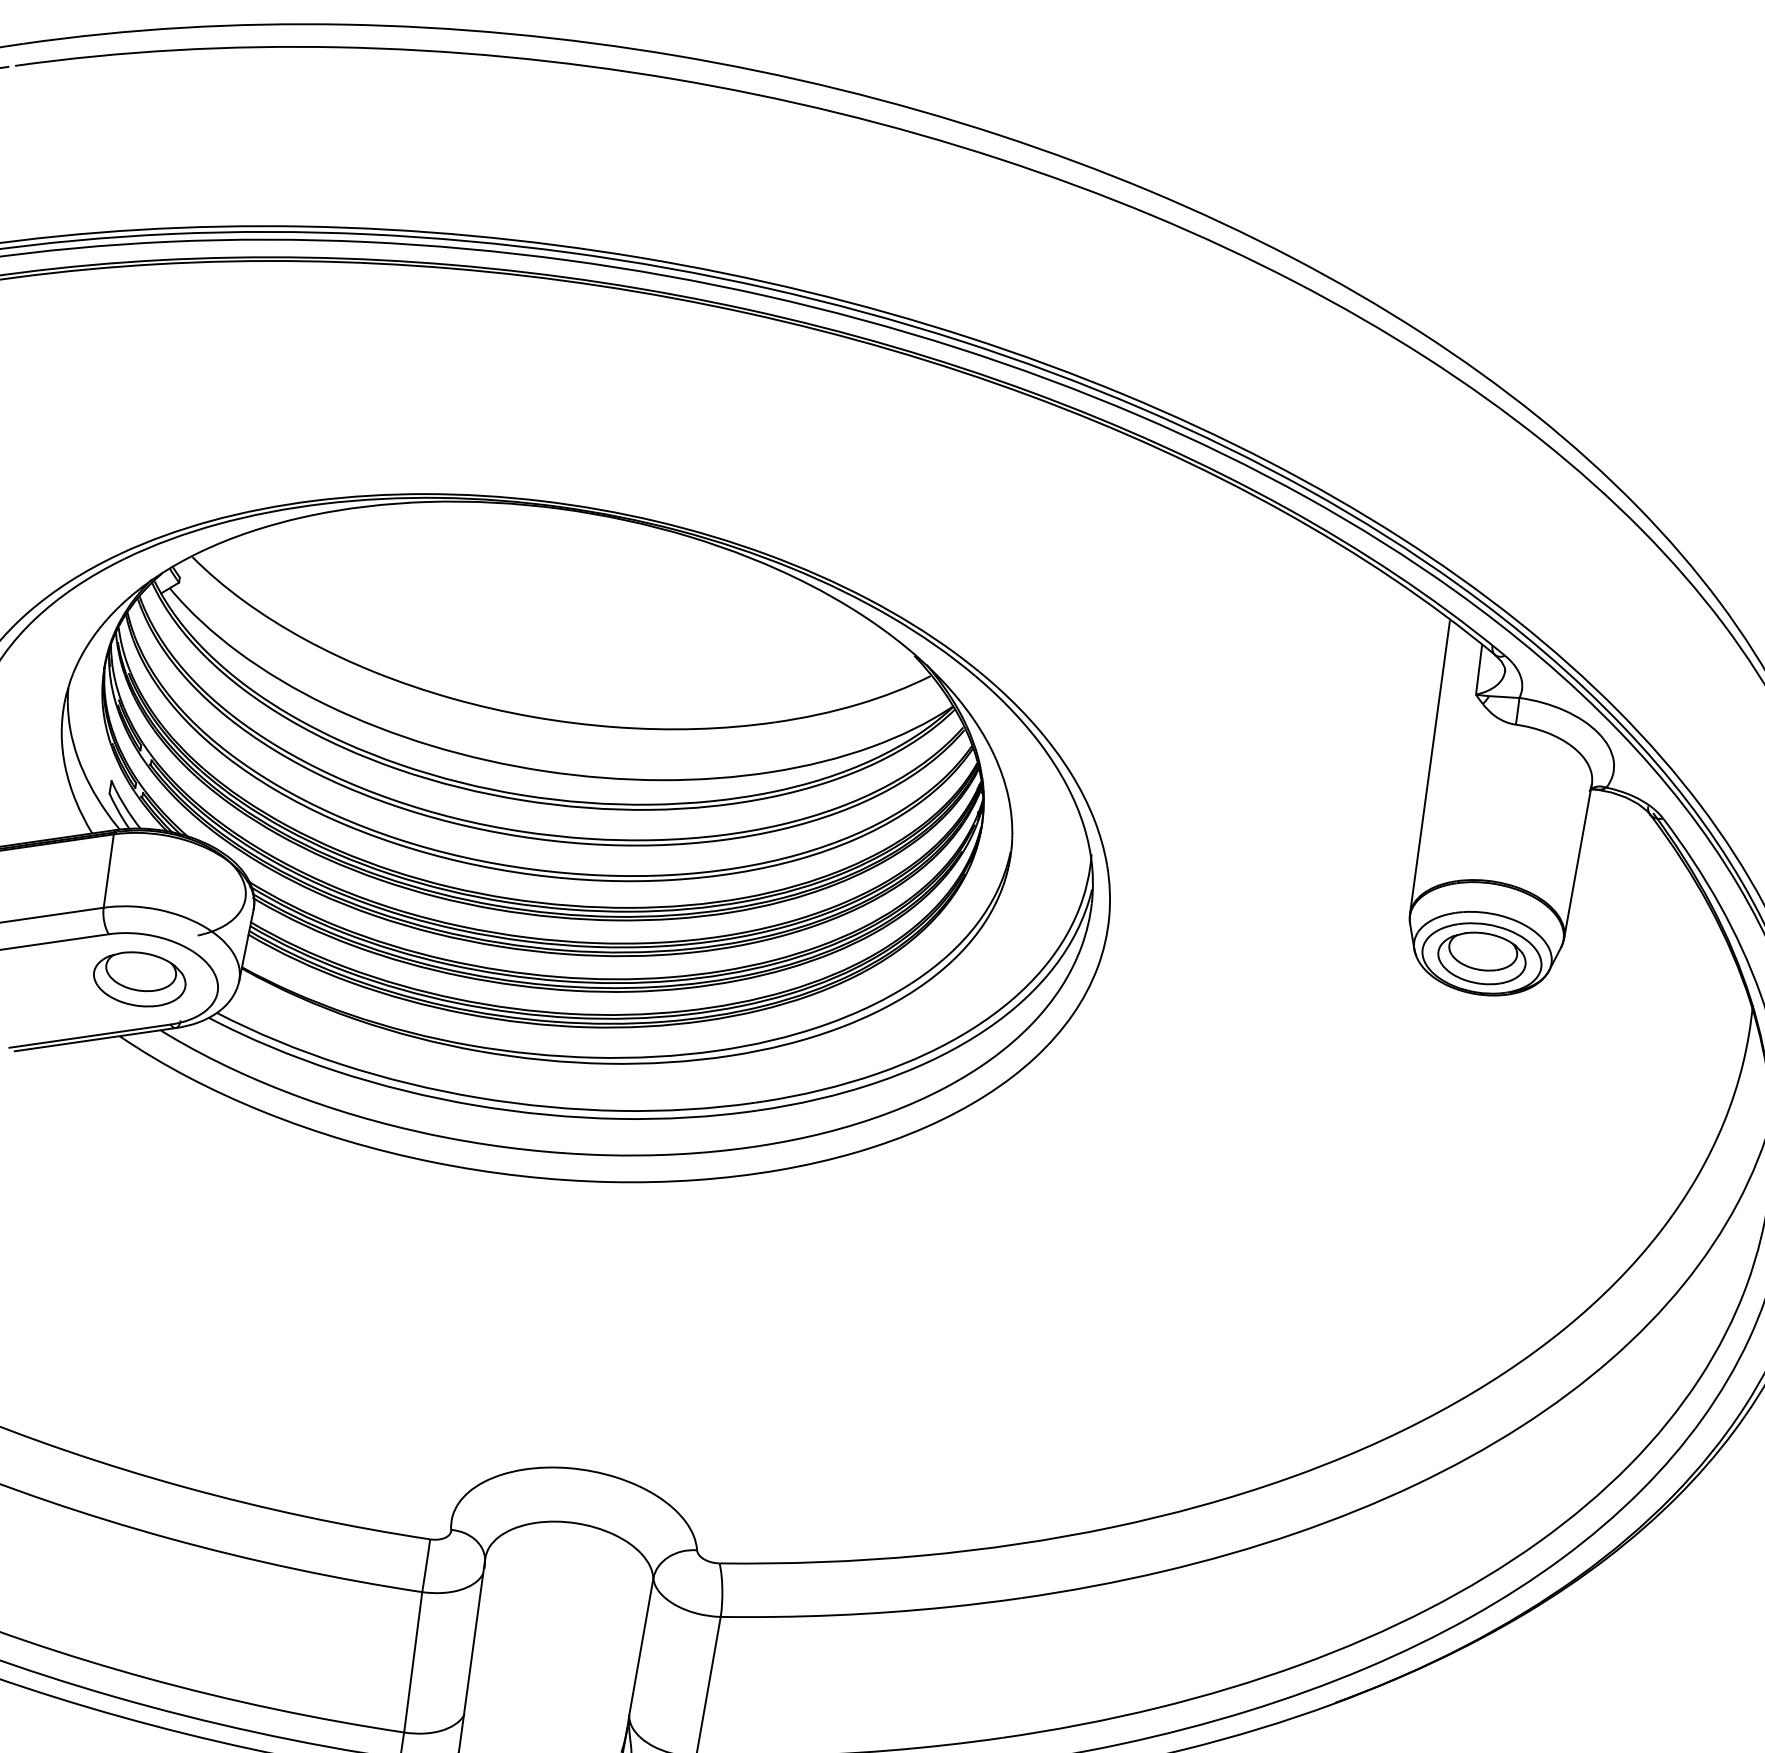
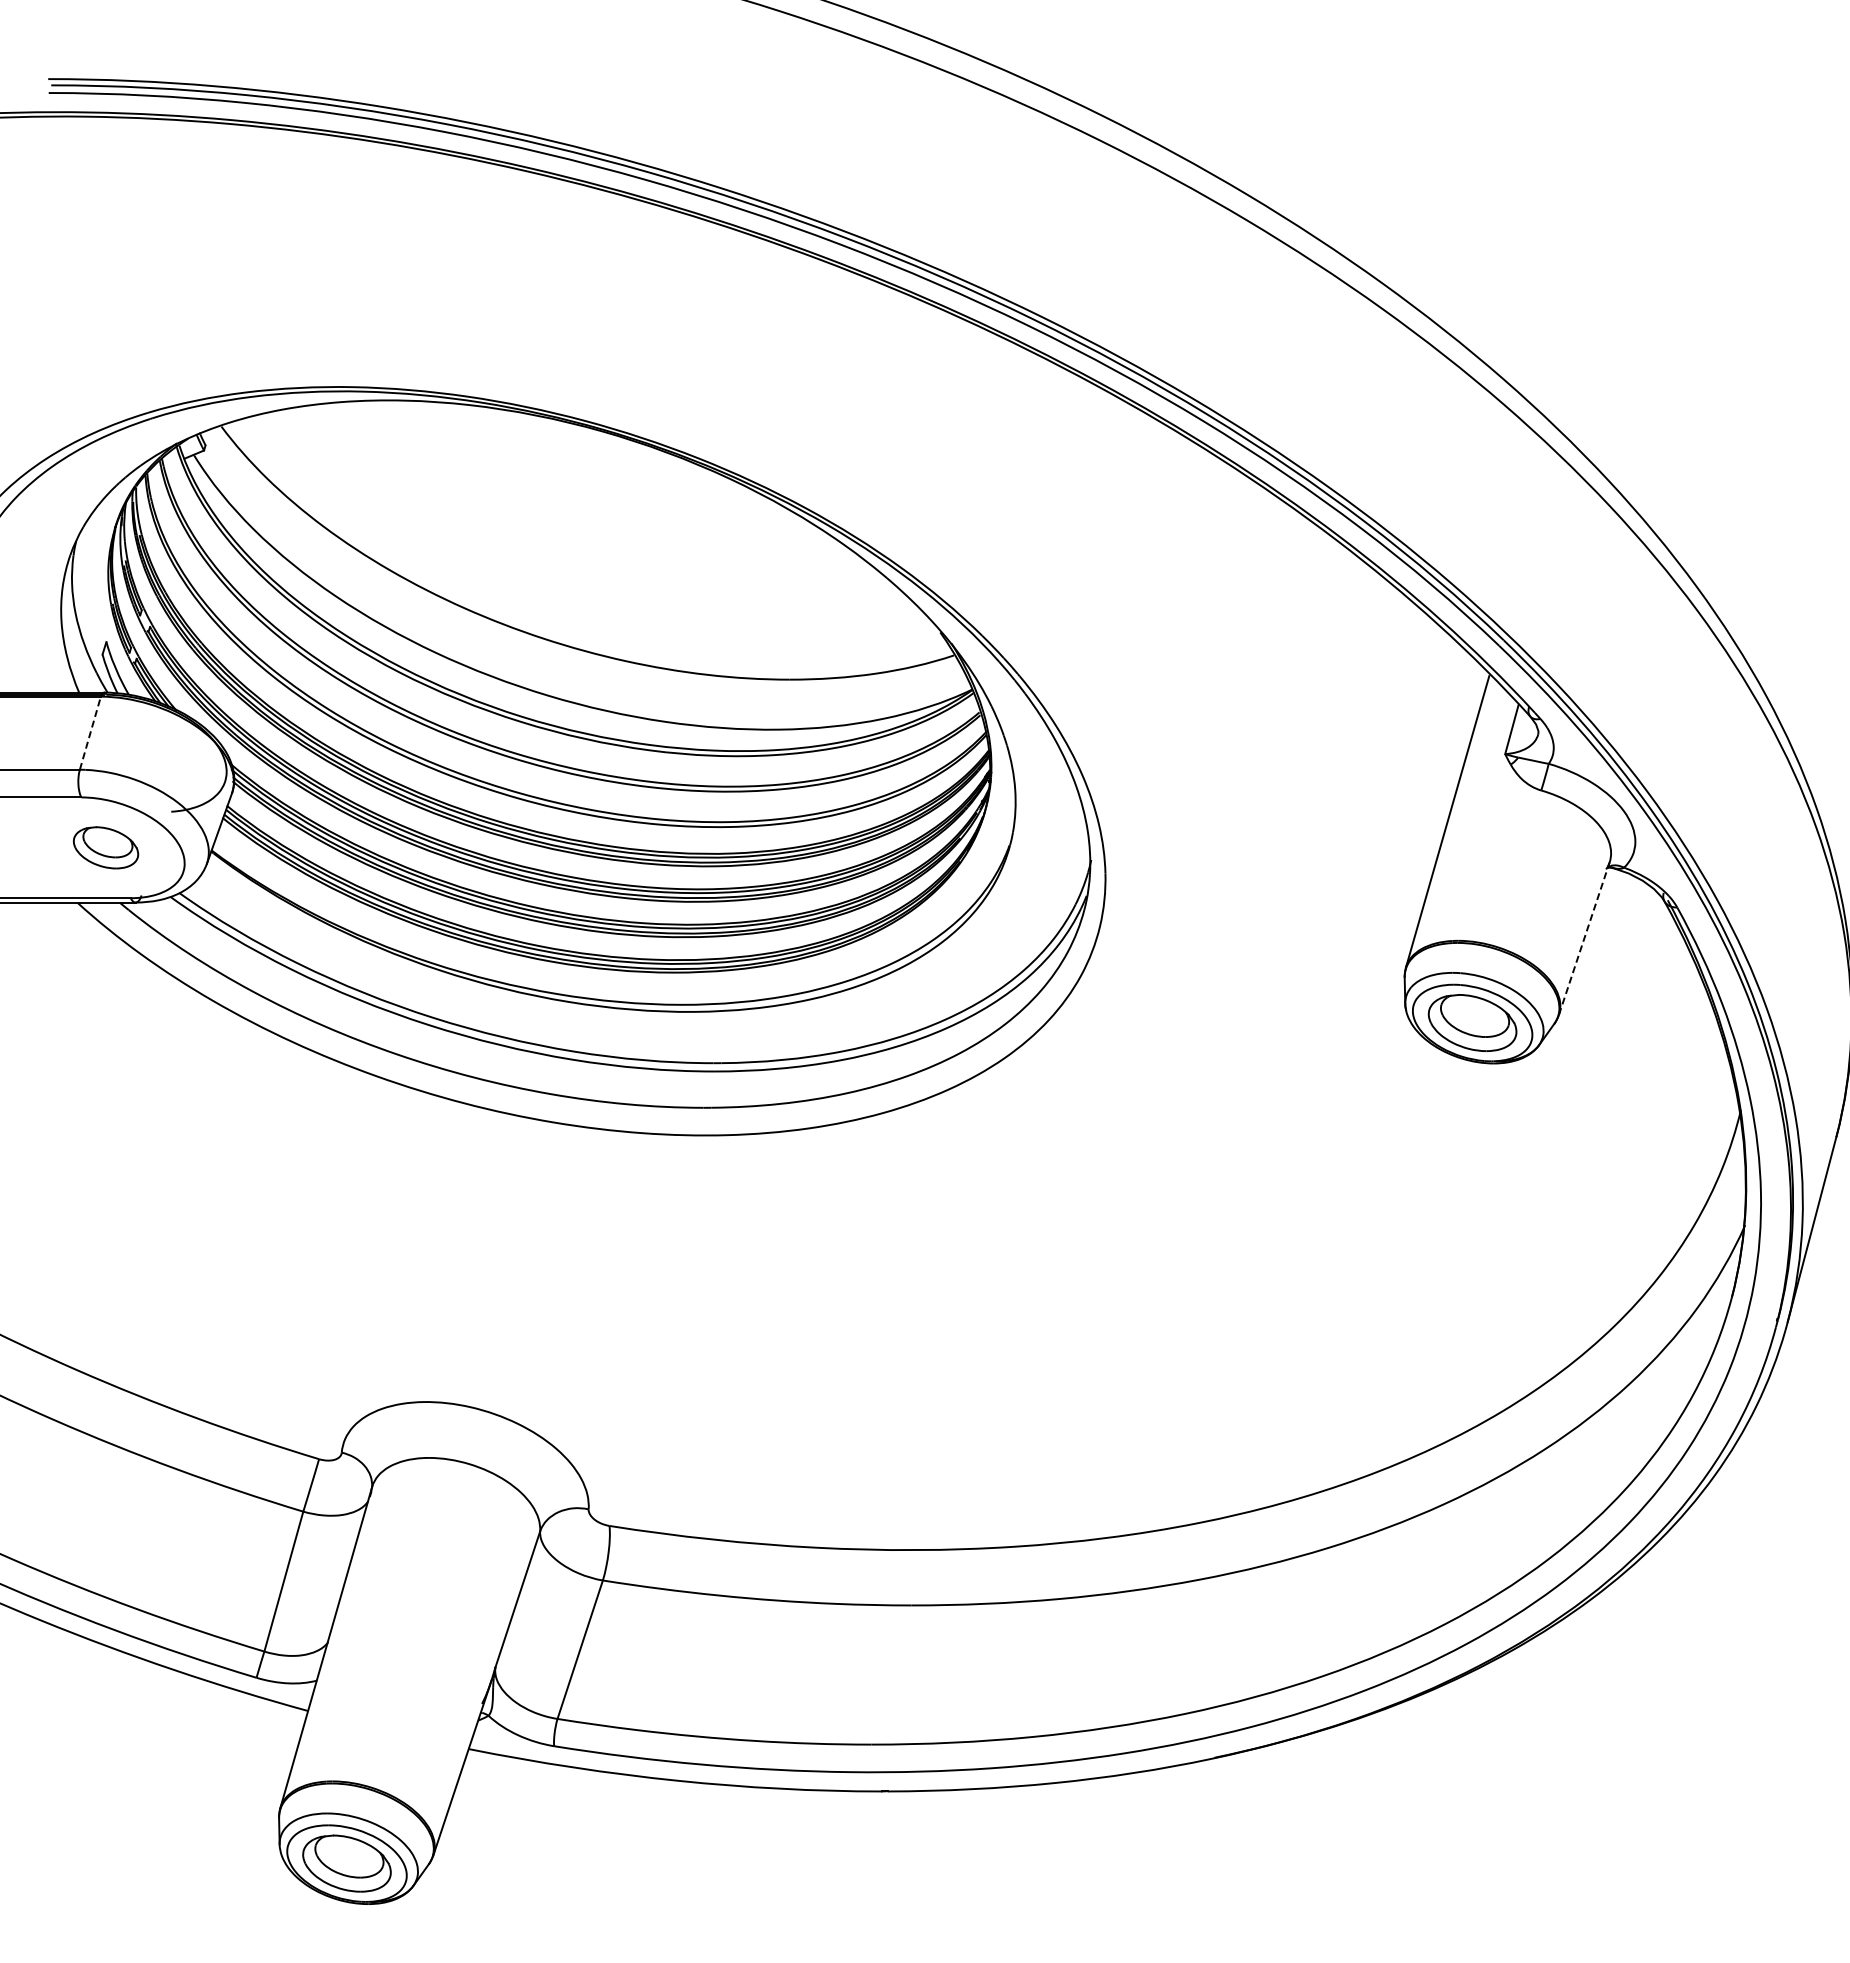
line: (1578, 861) -> (1584, 938), solid -> dashed
line: (108, 870) -> (90, 732), solid -> dashed
part: (139, 979) -> (105, 847), size x0.7

